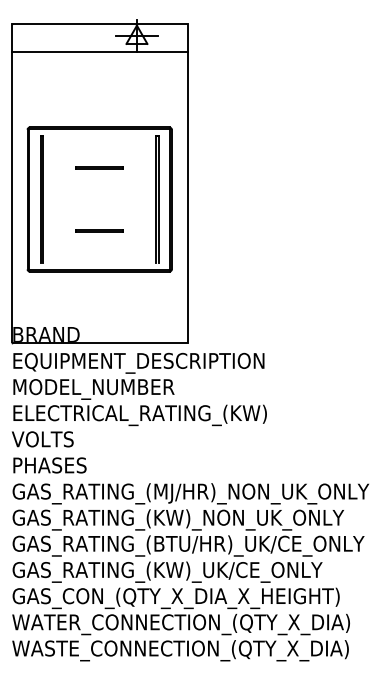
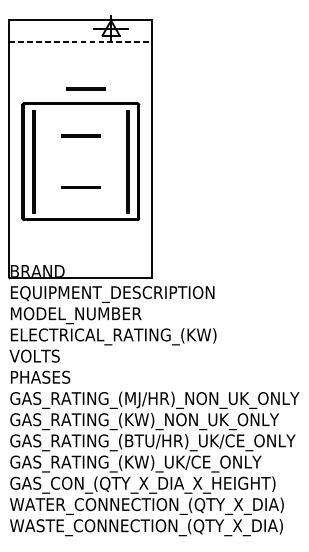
line: (100, 51) -> (81, 41), solid -> dashed
line: (105, 109) -> (85, 88), added

